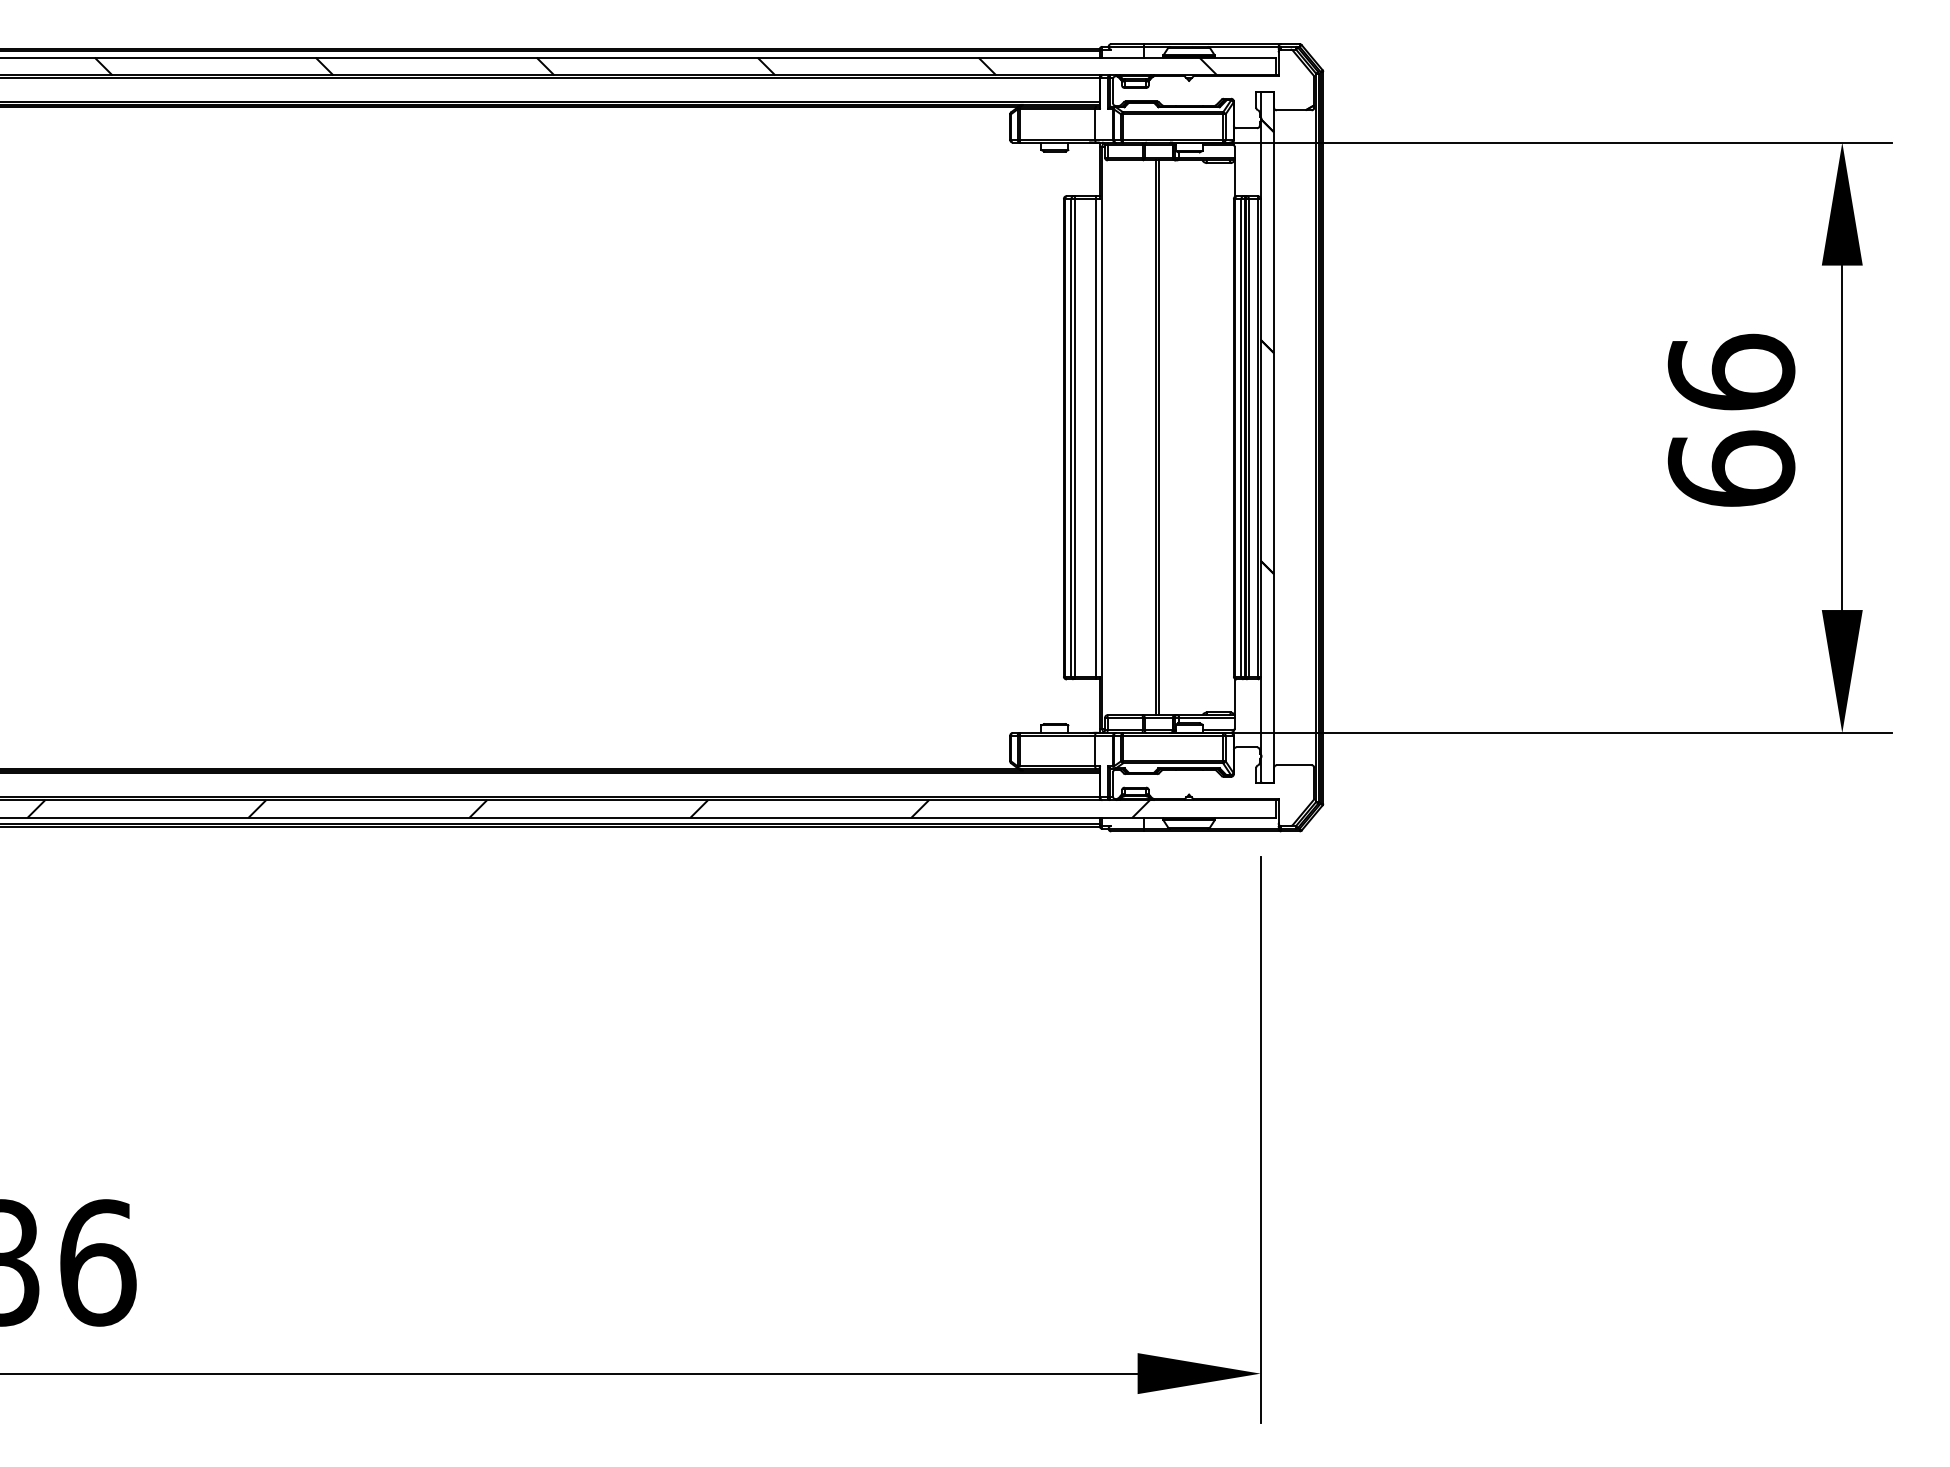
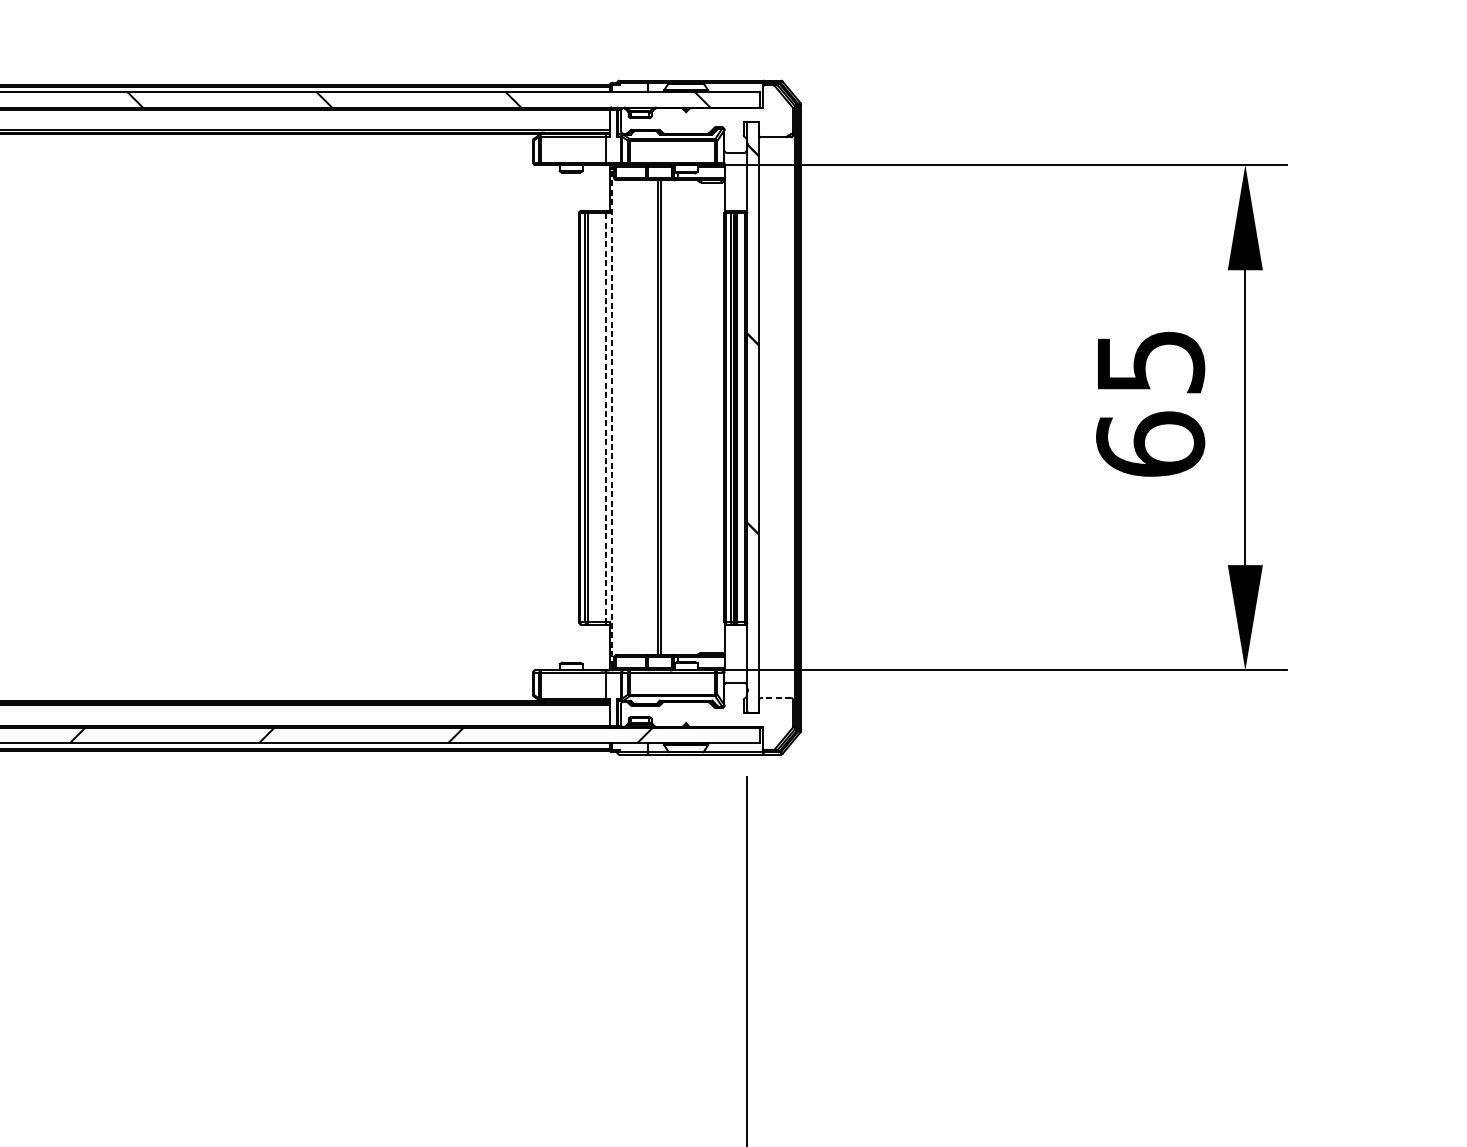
text: (1731, 371) -> (1150, 360), 66 -> 65
line: (1095, 437) -> (606, 417), solid -> dashed
line: (1102, 437) -> (612, 417), solid -> dashed
line: (1293, 765) -> (775, 698), solid -> dashed

